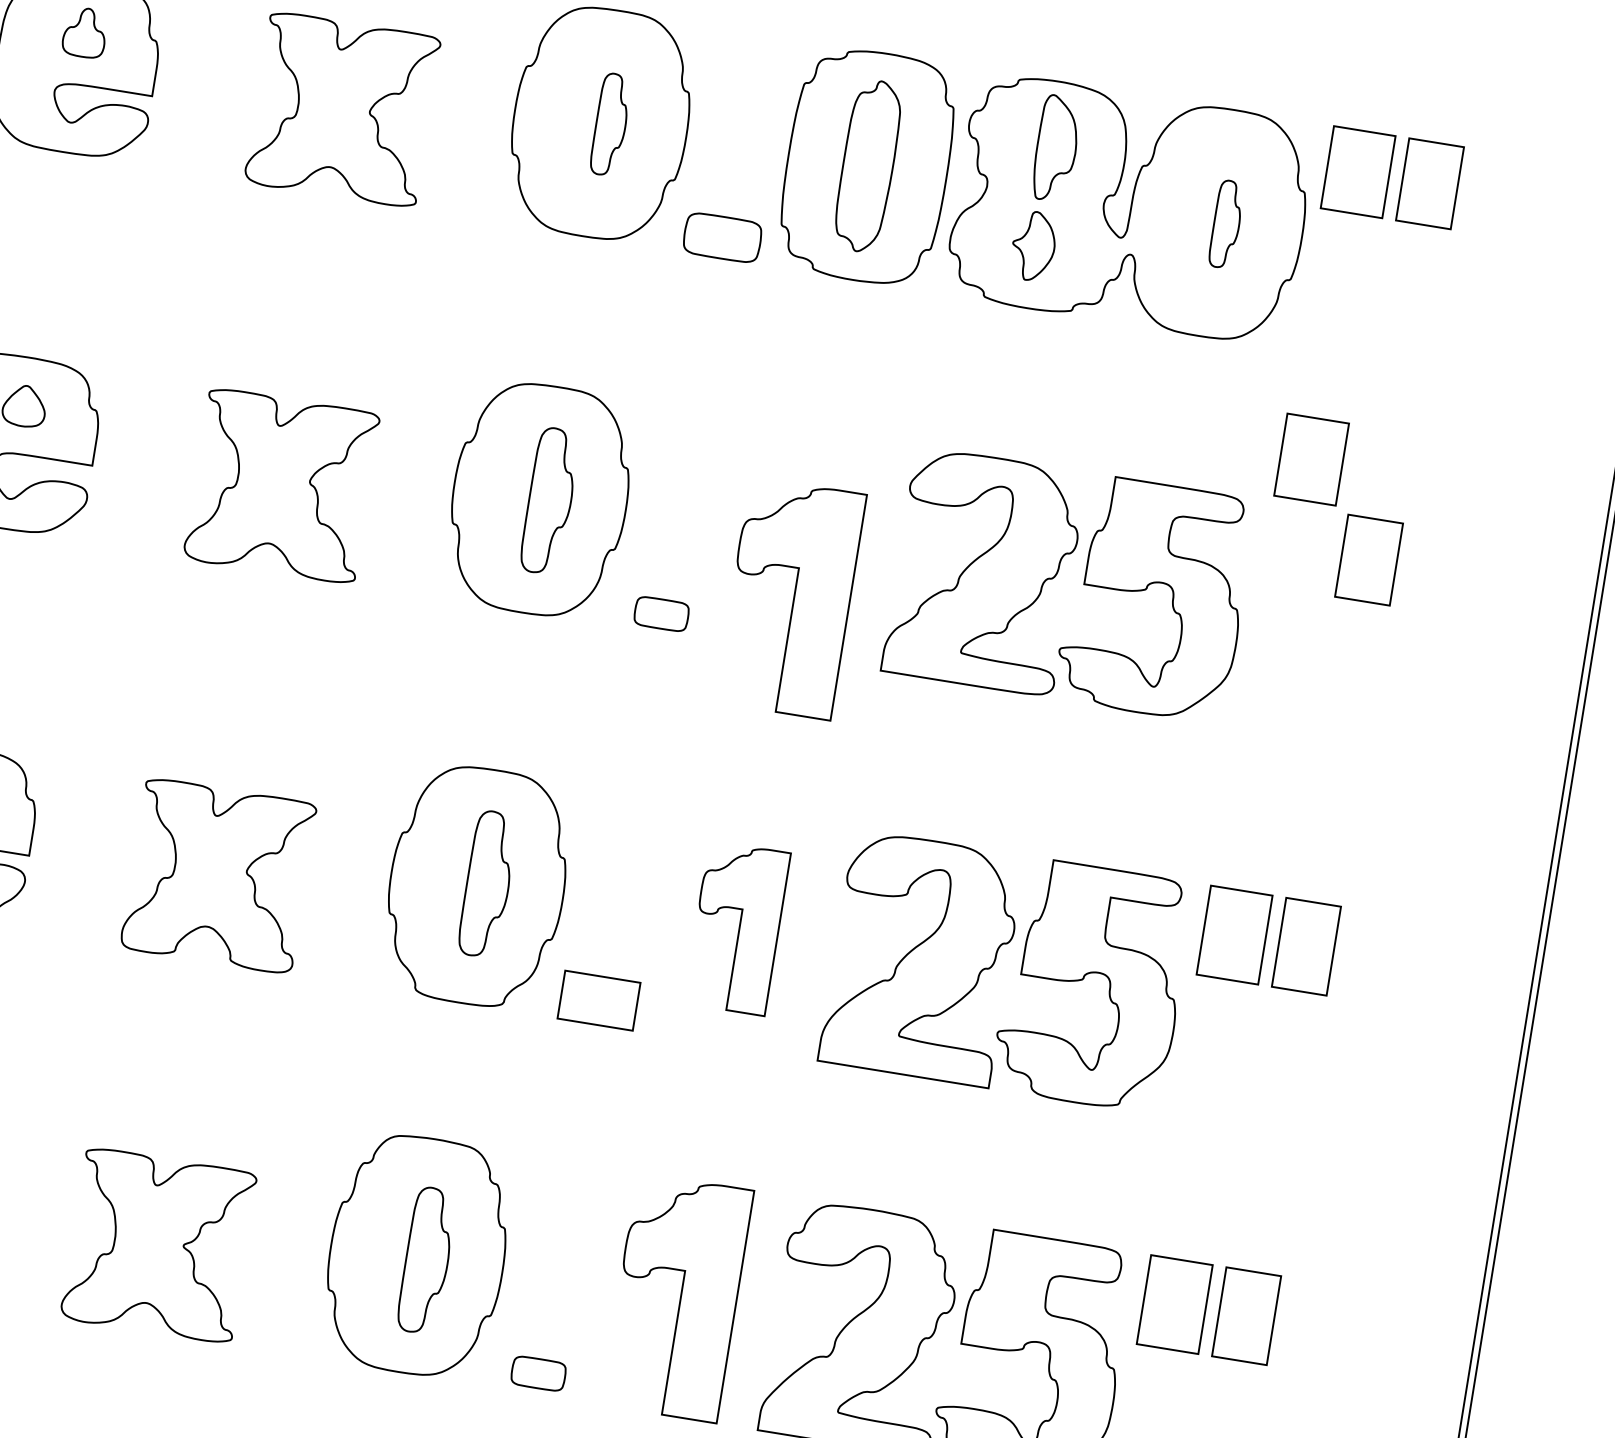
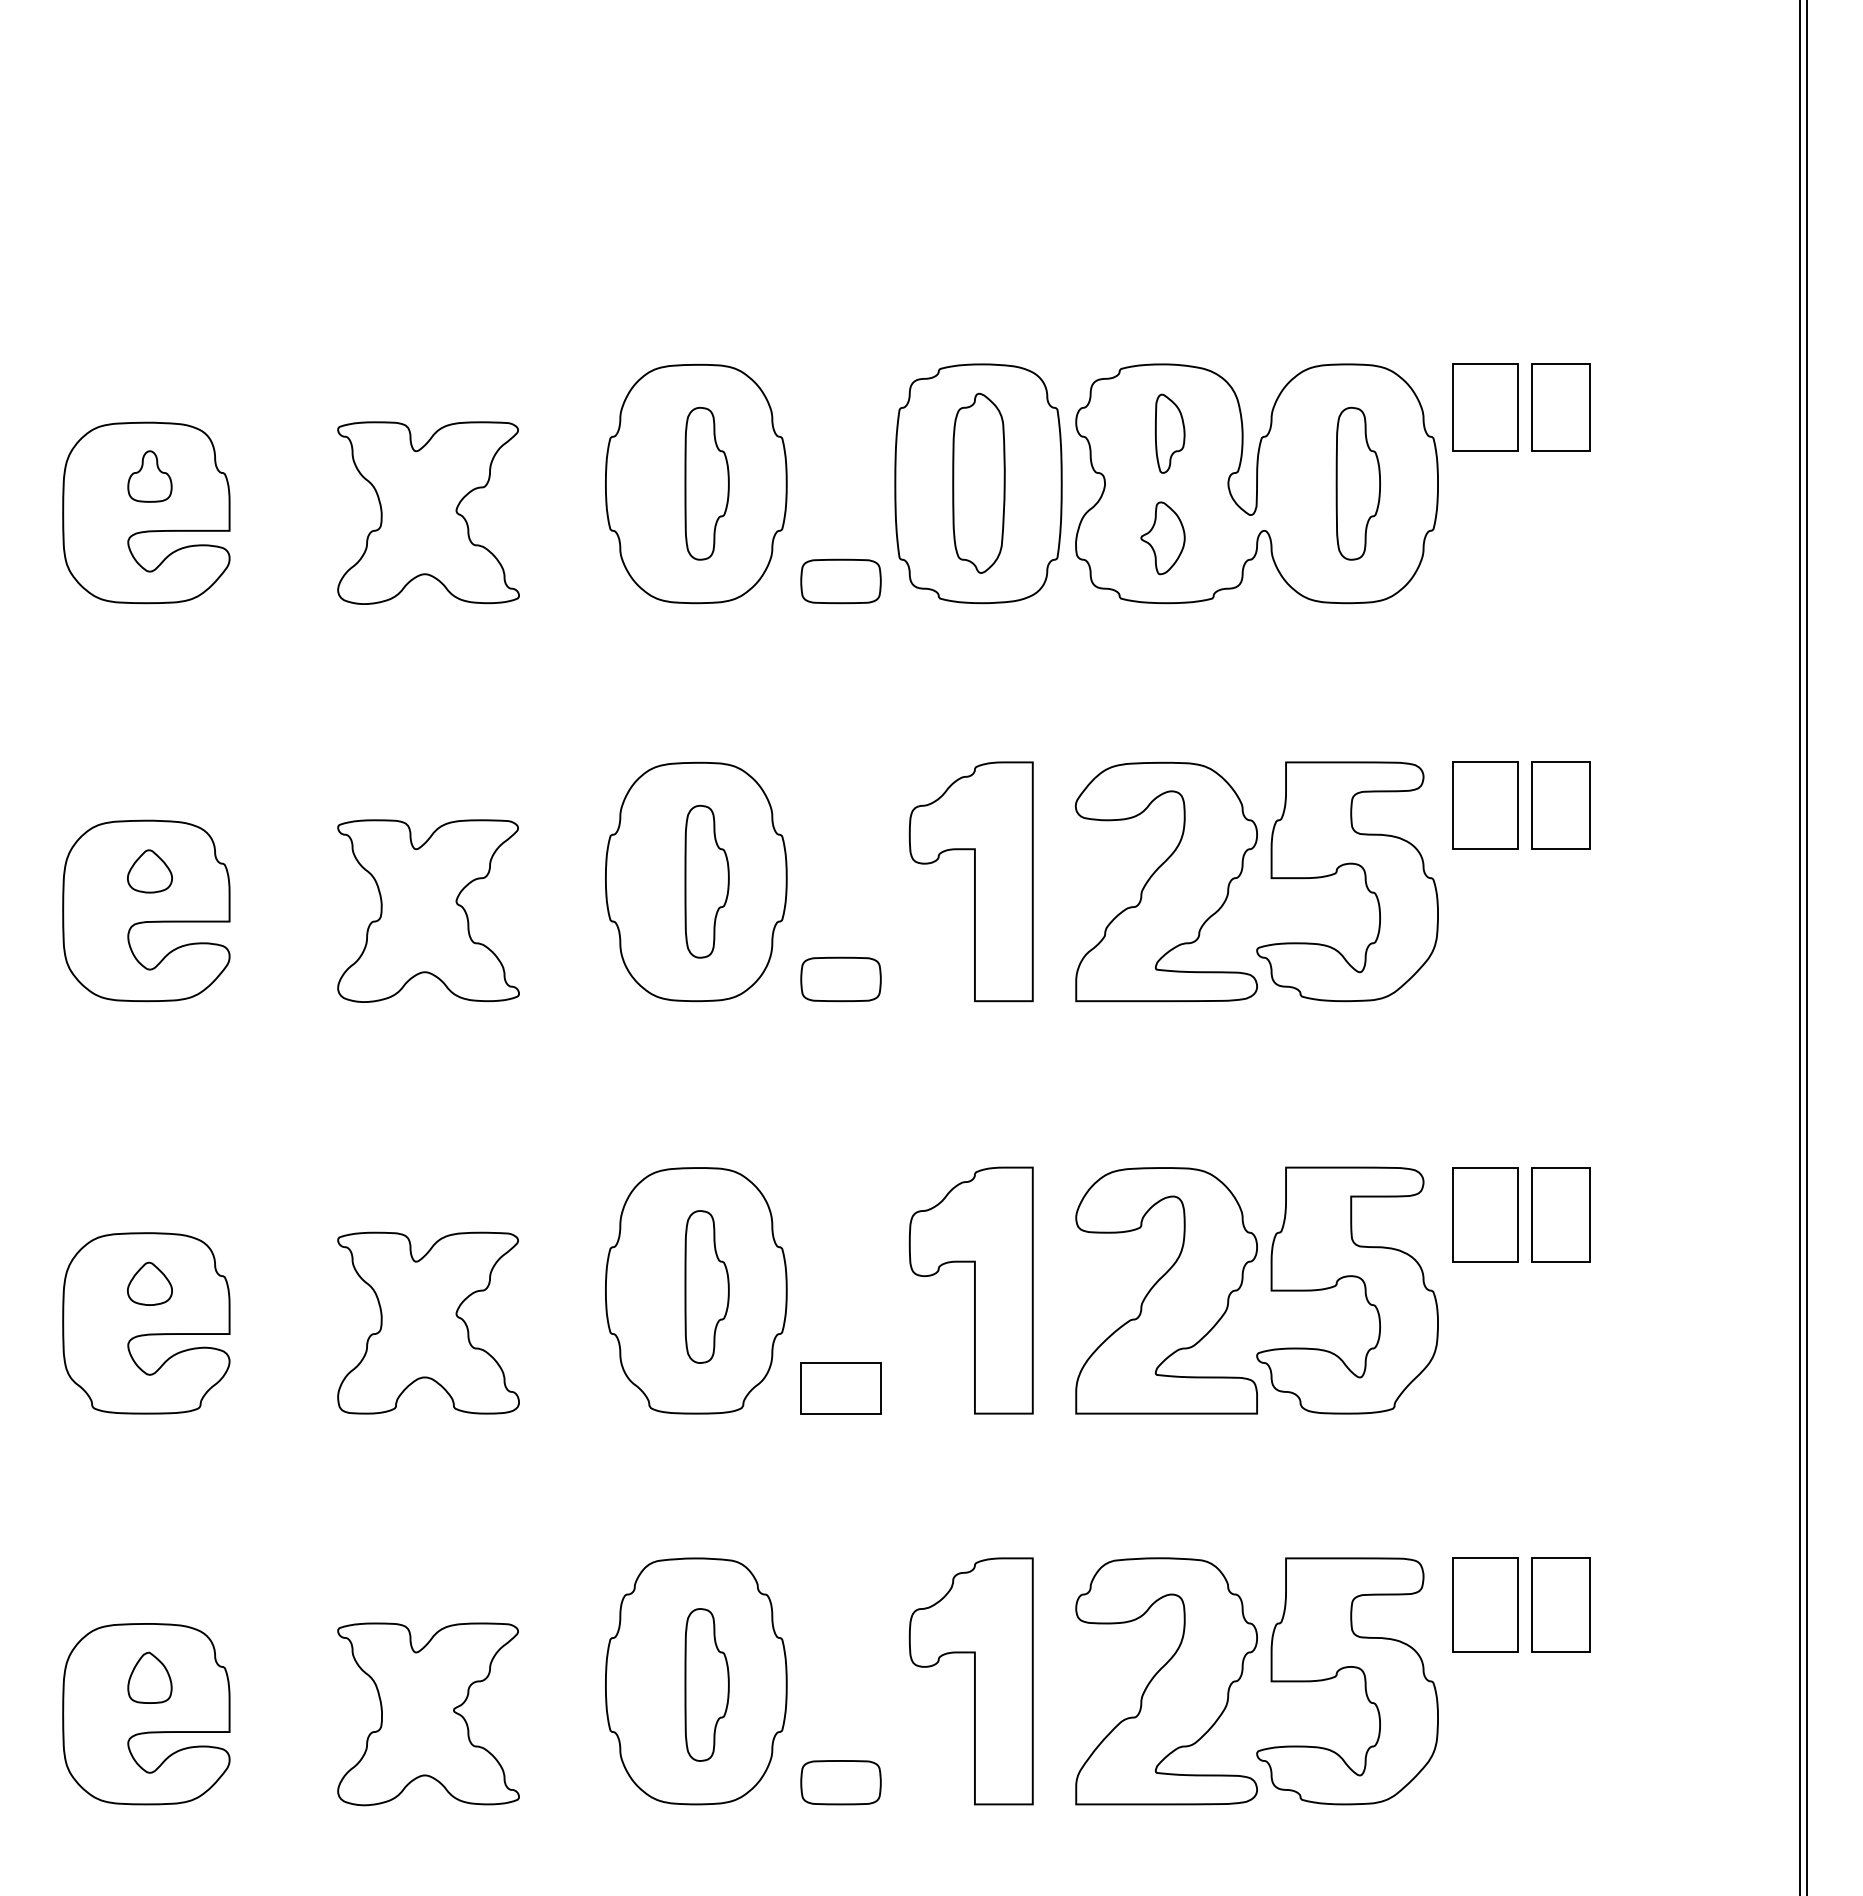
part: (610, 124) -> (706, 483), size x1.43
part: (1055, 148) -> (1169, 433), size x0.71
part: (1225, 224) -> (1357, 483), size x1.67
part: (1312, 459) -> (1485, 805), moved
part: (789, 598) -> (970, 881), moved
part: (661, 614) -> (840, 979), size x1.43
part: (736, 928) -> (970, 1290), size x1.43
part: (538, 1373) -> (840, 1782), size x1.43

